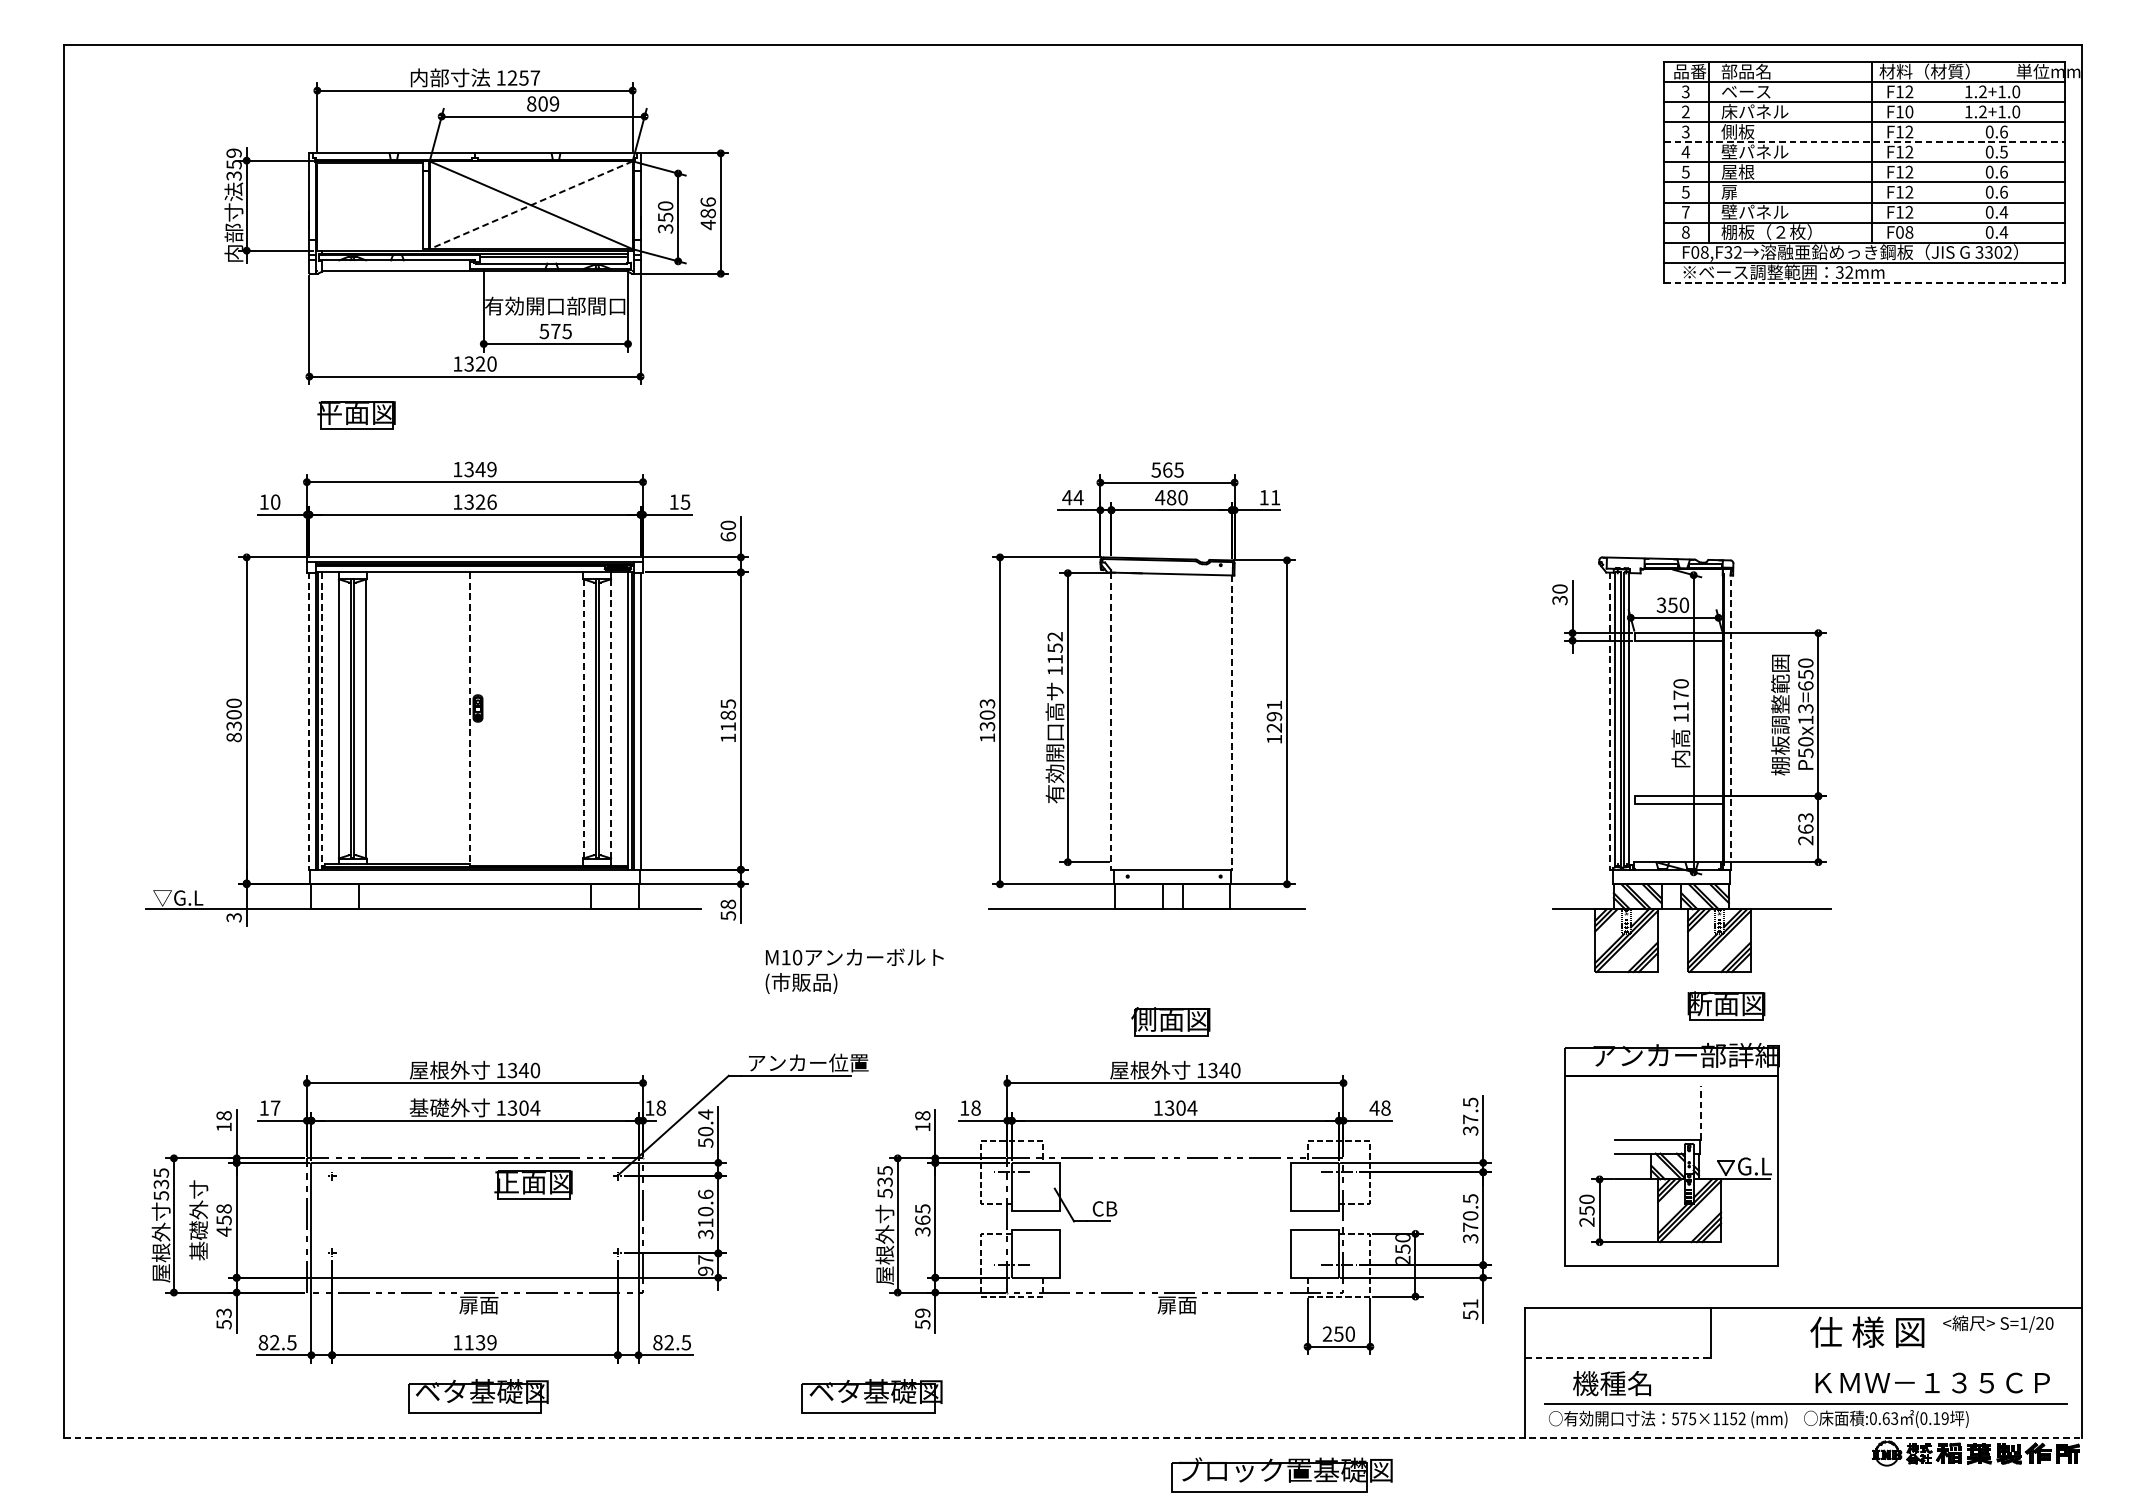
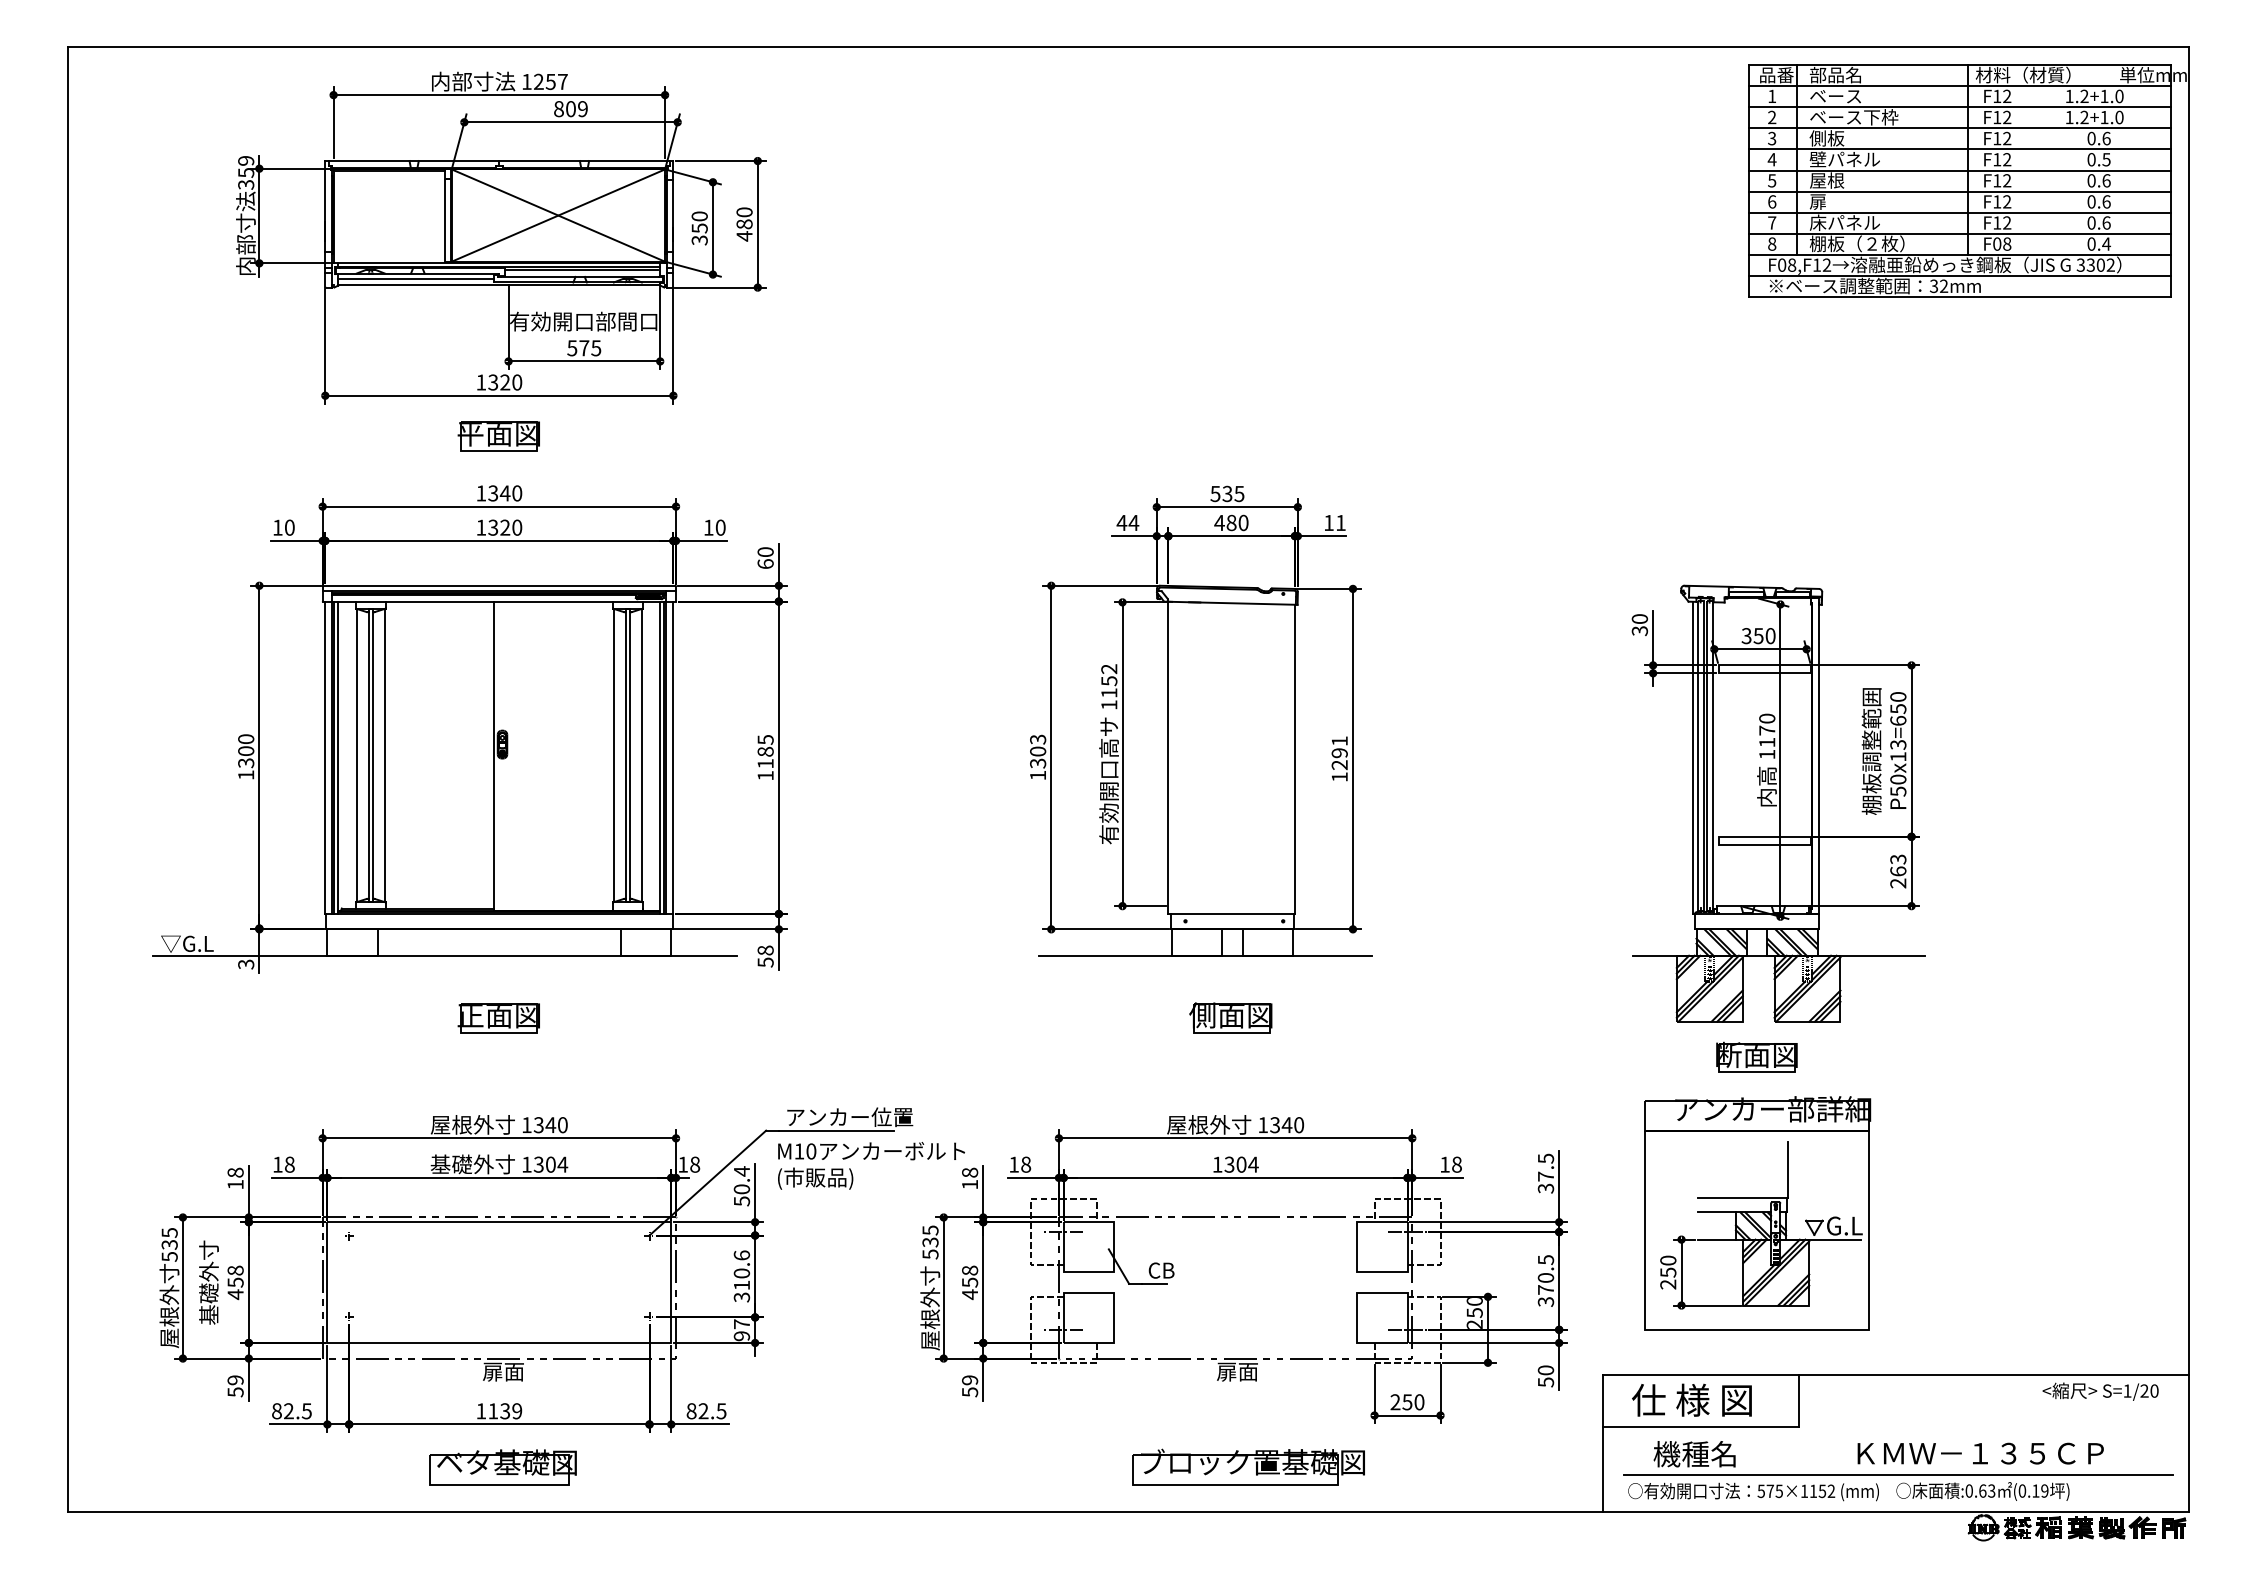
text: (1686, 91) -> (1772, 96), 3 -> 1
text: (1763, 111) -> (1853, 117), 床パネル -> ベース下枠
text: (1909, 111) -> (2007, 117), F10 -> F12
line: (1864, 142) -> (1960, 149), dashed -> solid
text: (1686, 191) -> (1772, 201), 5 -> 6
text: (708, 202) -> (744, 212), 486 -> 480
line: (530, 205) -> (557, 215), dashed -> solid
text: (1728, 211) -> (1817, 222), 壁パネル -> 床パネル
text: (2003, 211) -> (2106, 222), 0.4 -> 0.6
text: (1727, 251) -> (1816, 264), F08,F32 -> F08,F12
line: (395, 266) -> (415, 279), added
line: (1864, 283) -> (1960, 297), dashed -> solid
part: (356, 415) -> (498, 436), moved
text: (492, 469) -> (517, 493), 1349 -> 1340
text: (1167, 469) -> (1227, 493), 565 -> 535
text: (492, 501) -> (517, 527), 1326 -> 1320
text: (685, 501) -> (720, 527), 15 -> 10
line: (583, 718) -> (613, 755), dashed -> solid
line: (610, 718) -> (641, 755), dashed -> solid
line: (469, 719) -> (493, 756), dashed -> solid
line: (1730, 719) -> (1819, 756), dashed -> solid
line: (309, 721) -> (325, 758), dashed -> solid
line: (321, 721) -> (338, 758), dashed -> solid
line: (1111, 721) -> (1168, 758), dashed -> solid
line: (1610, 721) -> (1692, 758), dashed -> solid
line: (1231, 722) -> (1294, 759), dashed -> solid
text: (234, 737) -> (246, 775), 8300 -> 1300
text: (854, 970) -> (871, 1165), moved
part: (1726, 1005) -> (1756, 1056), moved
part: (1170, 1021) -> (1230, 1017), moved
text: (275, 1107) -> (289, 1164), 17 -> 18
text: (1374, 1107) -> (1444, 1164), 48 -> 18
line: (1700, 1112) -> (1787, 1169), dashed -> solid
part: (533, 1185) -> (498, 1018), moved
text: (923, 1220) -> (970, 1282), 365 -> 458
text: (1470, 1303) -> (1545, 1370), 51 -> 50
text: (223, 1313) -> (235, 1380), 53 -> 59
text: (1866, 1331) -> (1691, 1399), moved
line: (1617, 1358) -> (1700, 1427), dashed -> solid
text: (1932, 1382) -> (1980, 1453), moved
part: (871, 1396) -> (916, 1467), removed
line: (1073, 1438) -> (1128, 1511), dashed -> solid
part: (1281, 1474) -> (1248, 1466), moved

